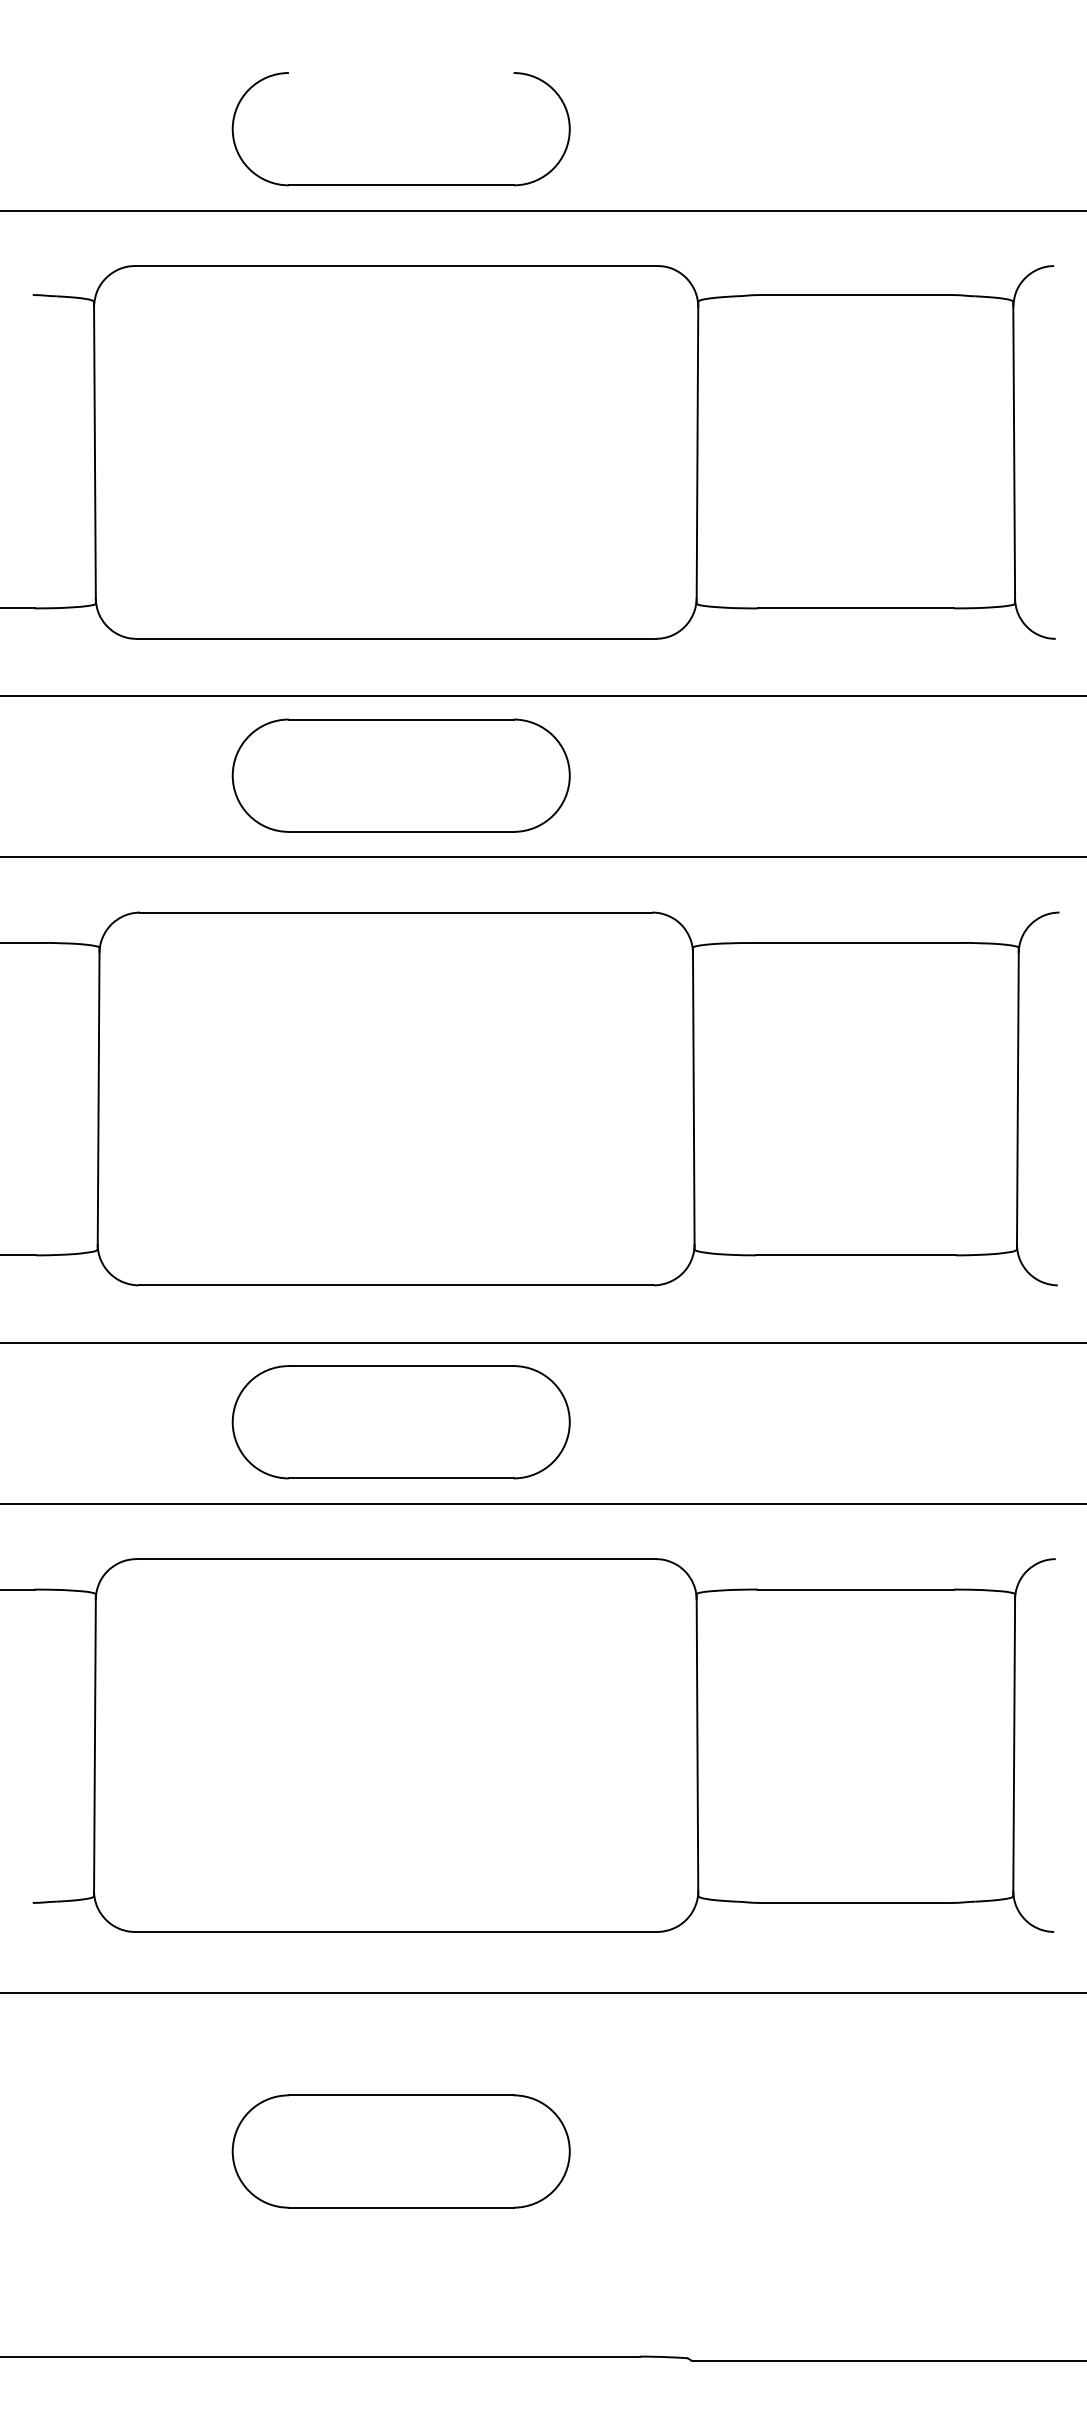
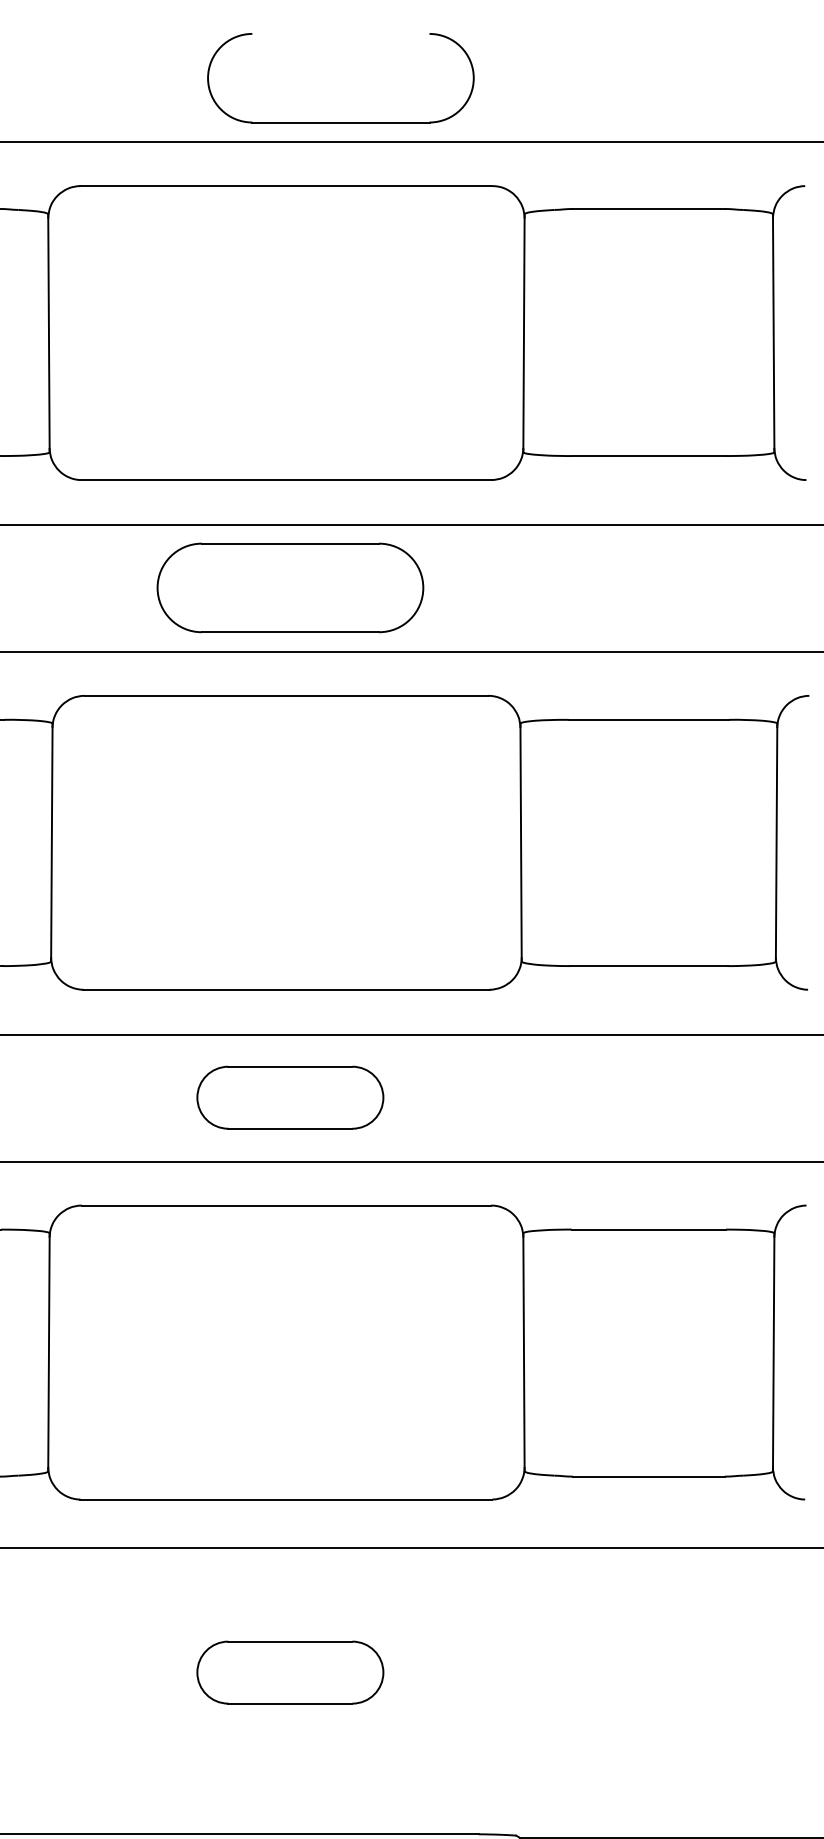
part: (400, 184) -> (340, 121), moved
part: (400, 1422) -> (289, 1097), size x0.7
part: (400, 2151) -> (289, 1672), size x0.7

